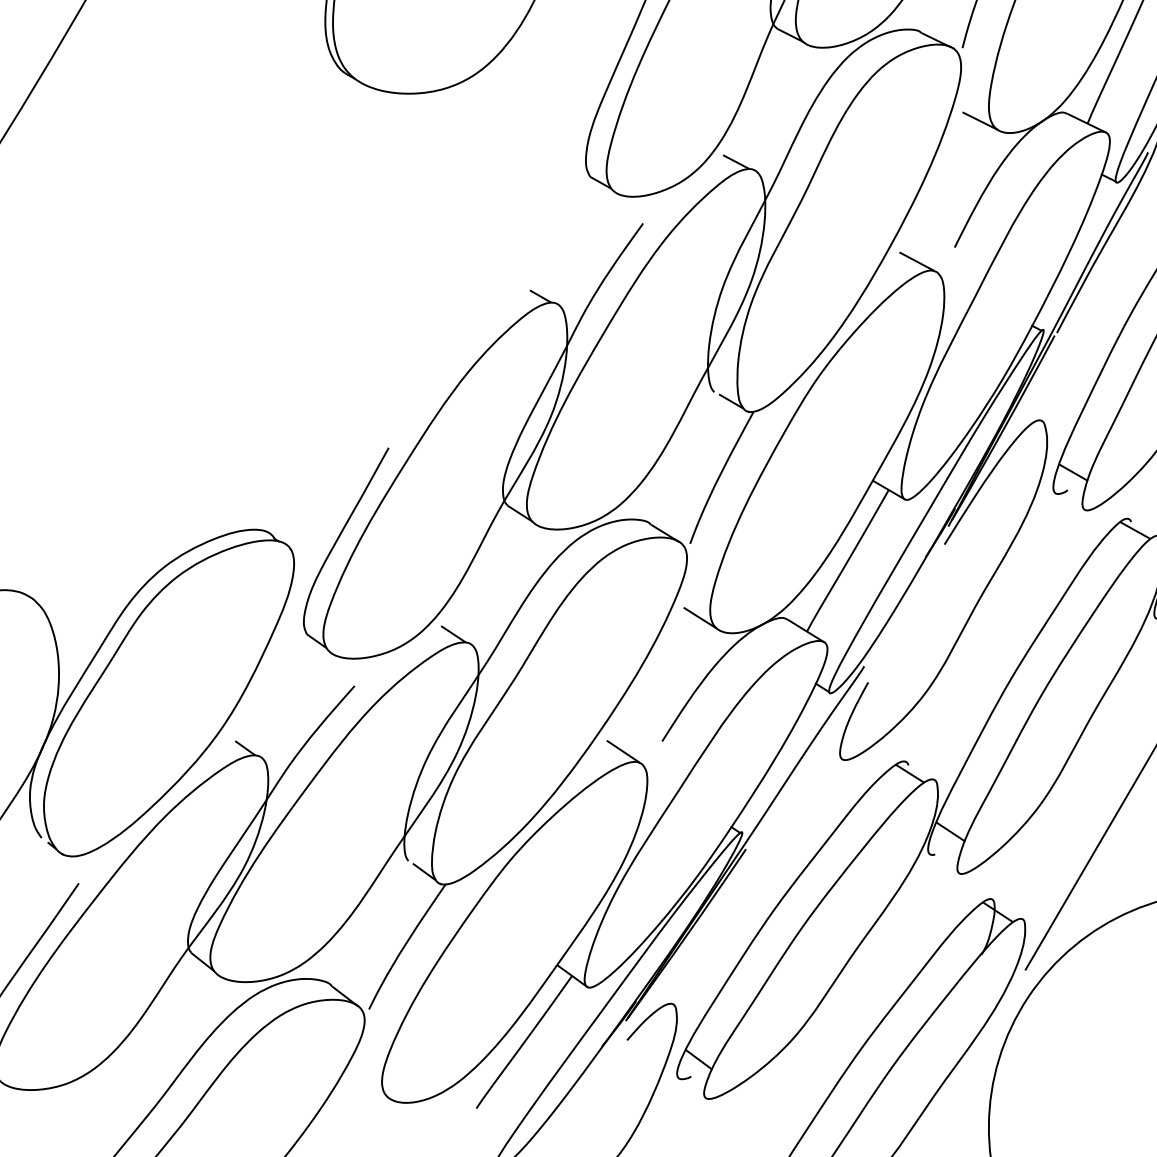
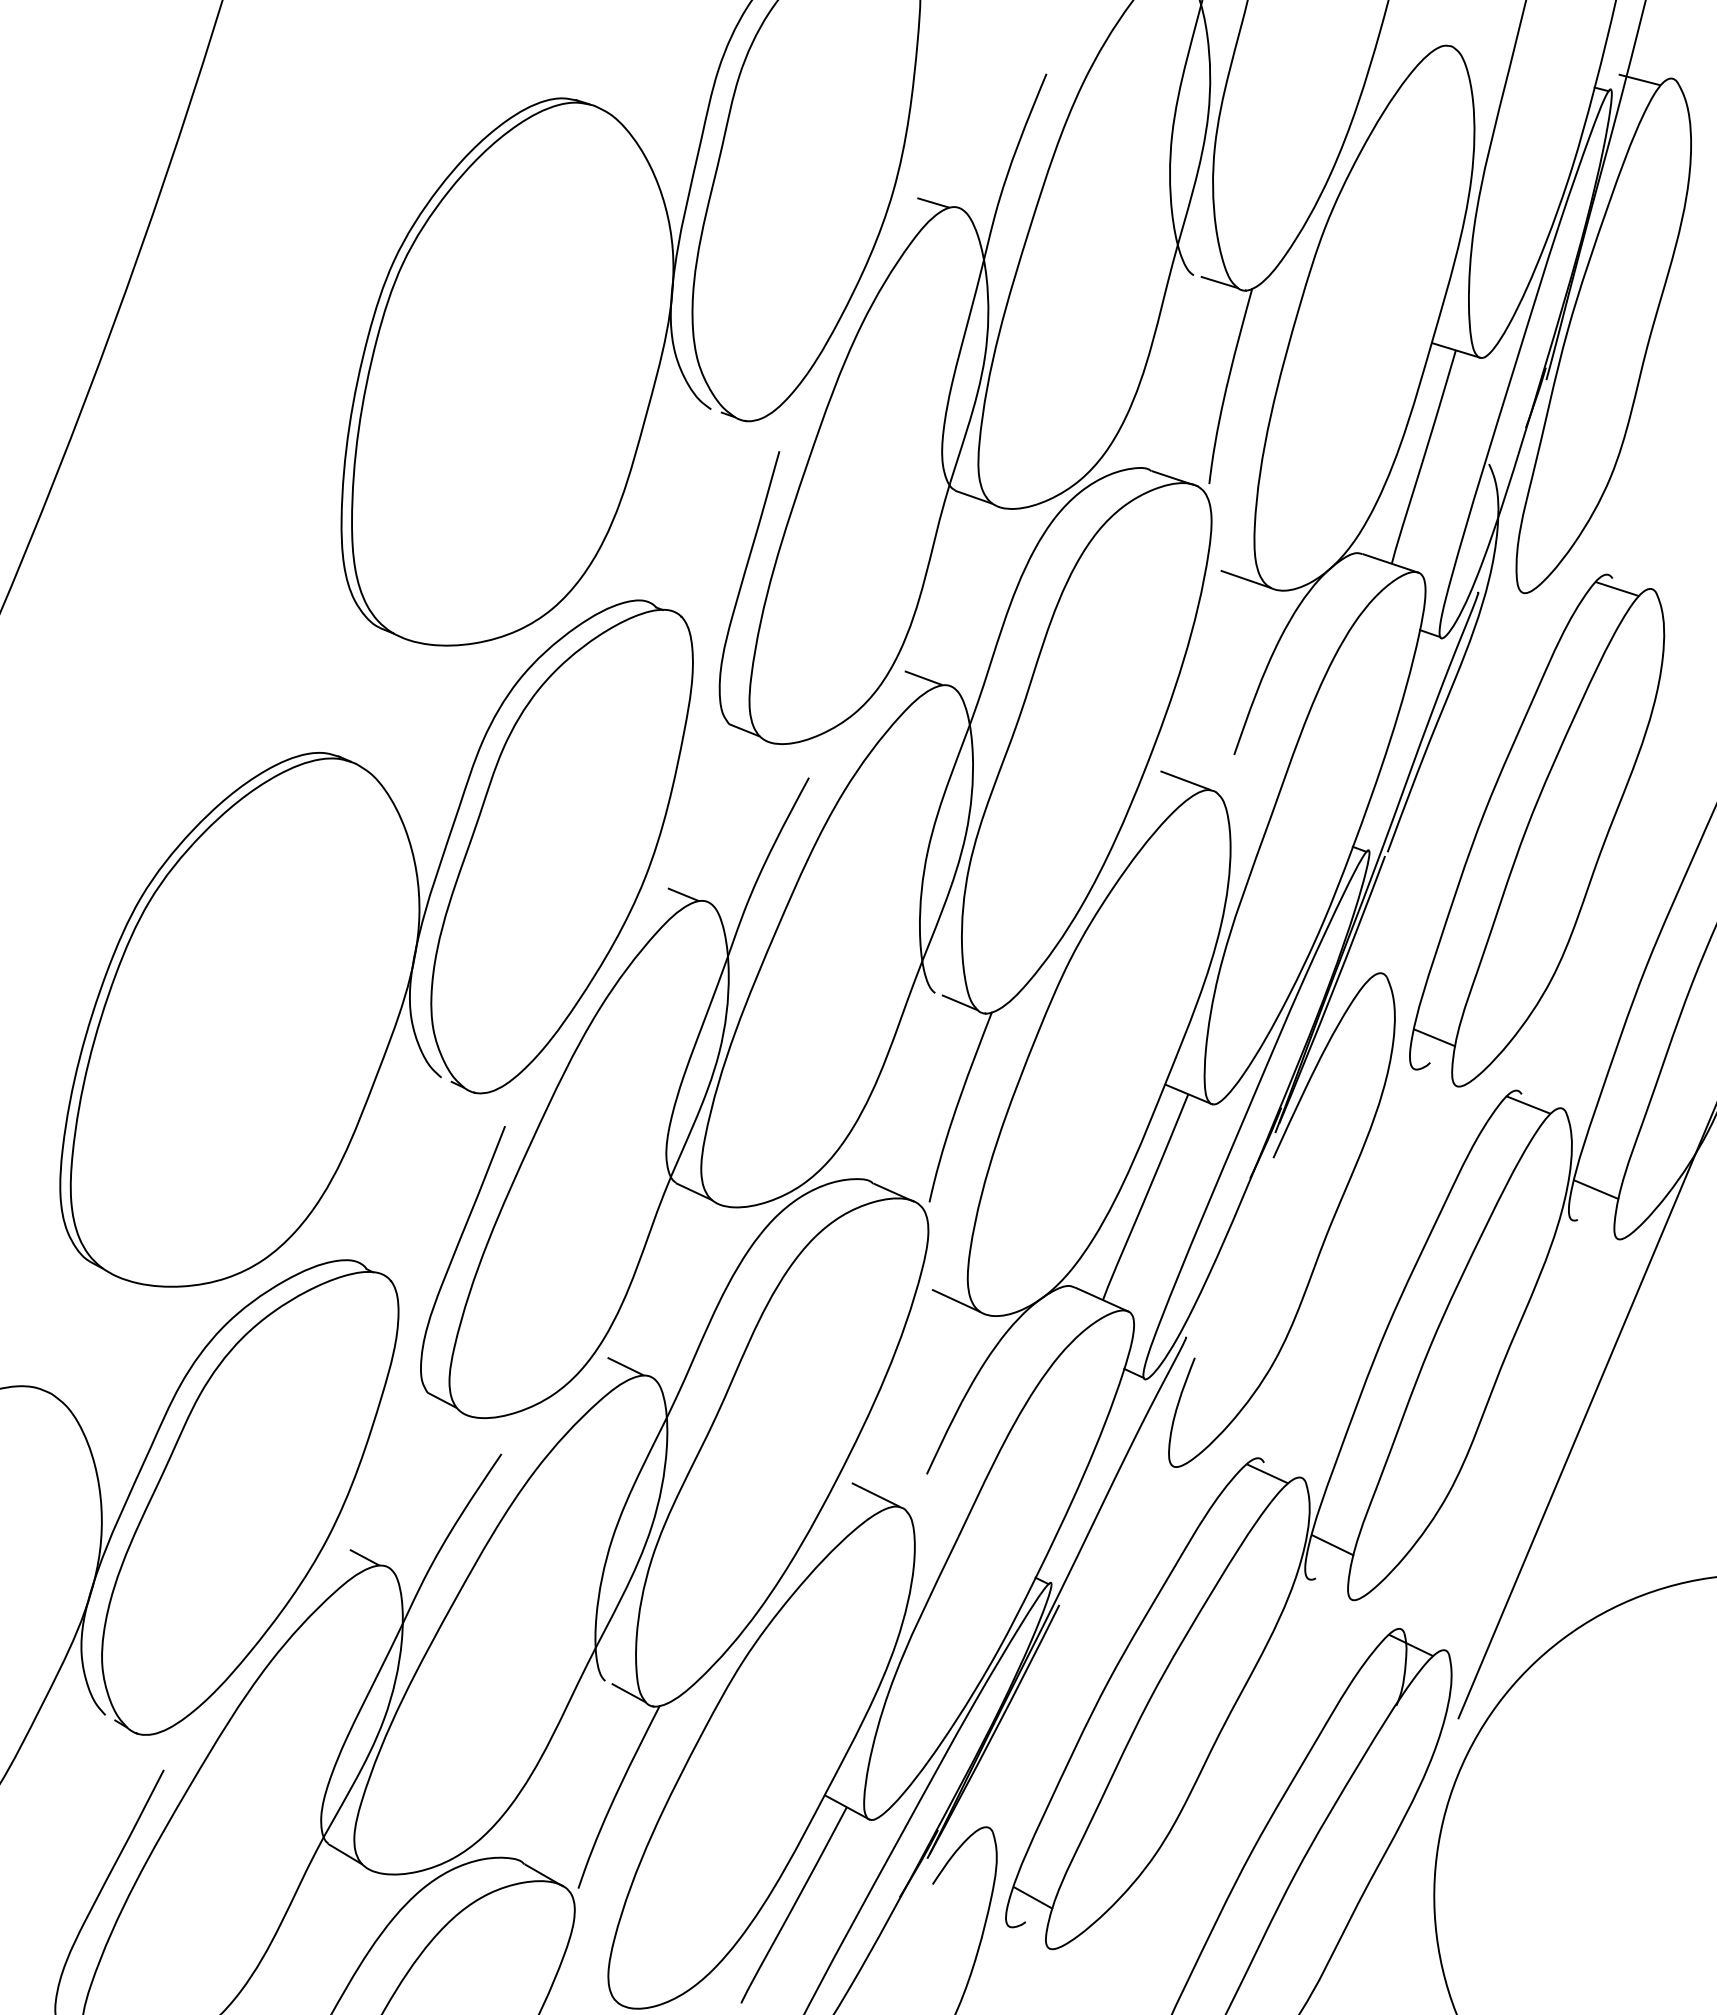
part: (312, 302) -> (376, 943), added

